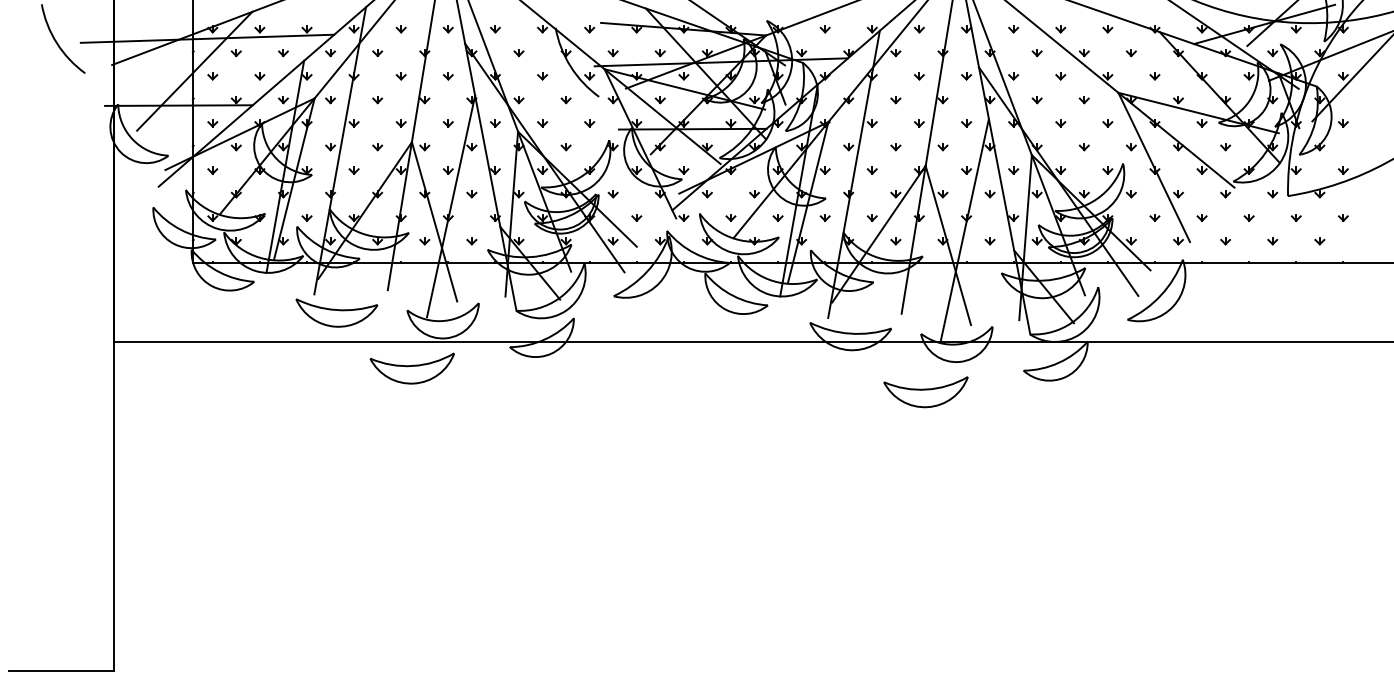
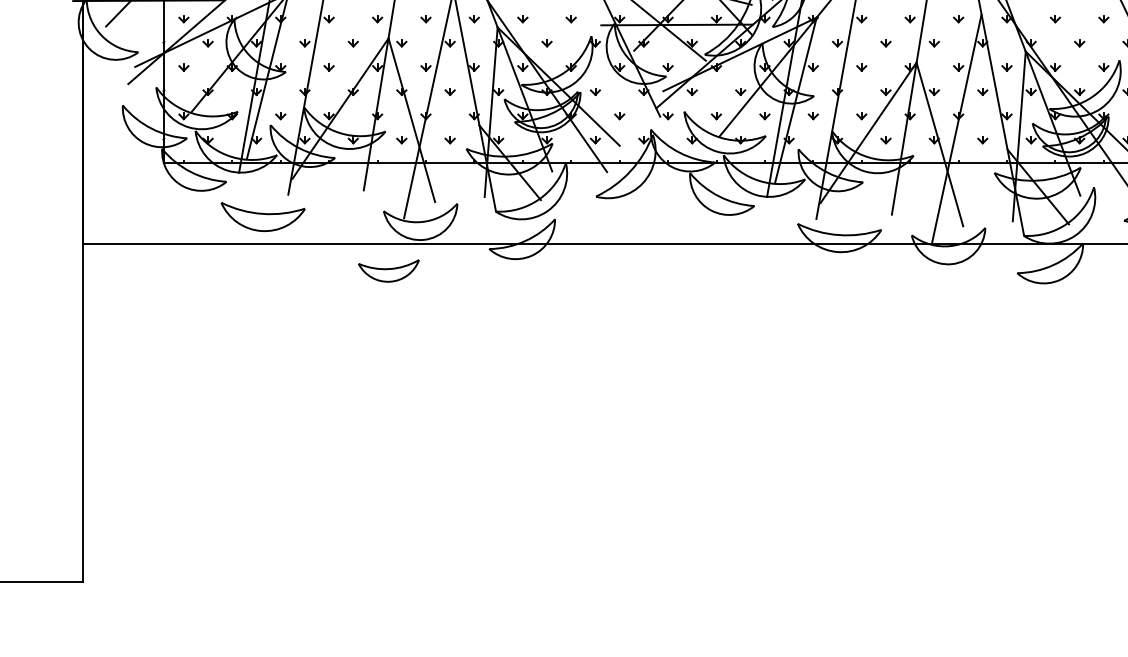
part: (336, 312) -> (262, 216), moved
part: (411, 368) -> (388, 270), size x0.7
part: (925, 392) -> (916, 295), removed

